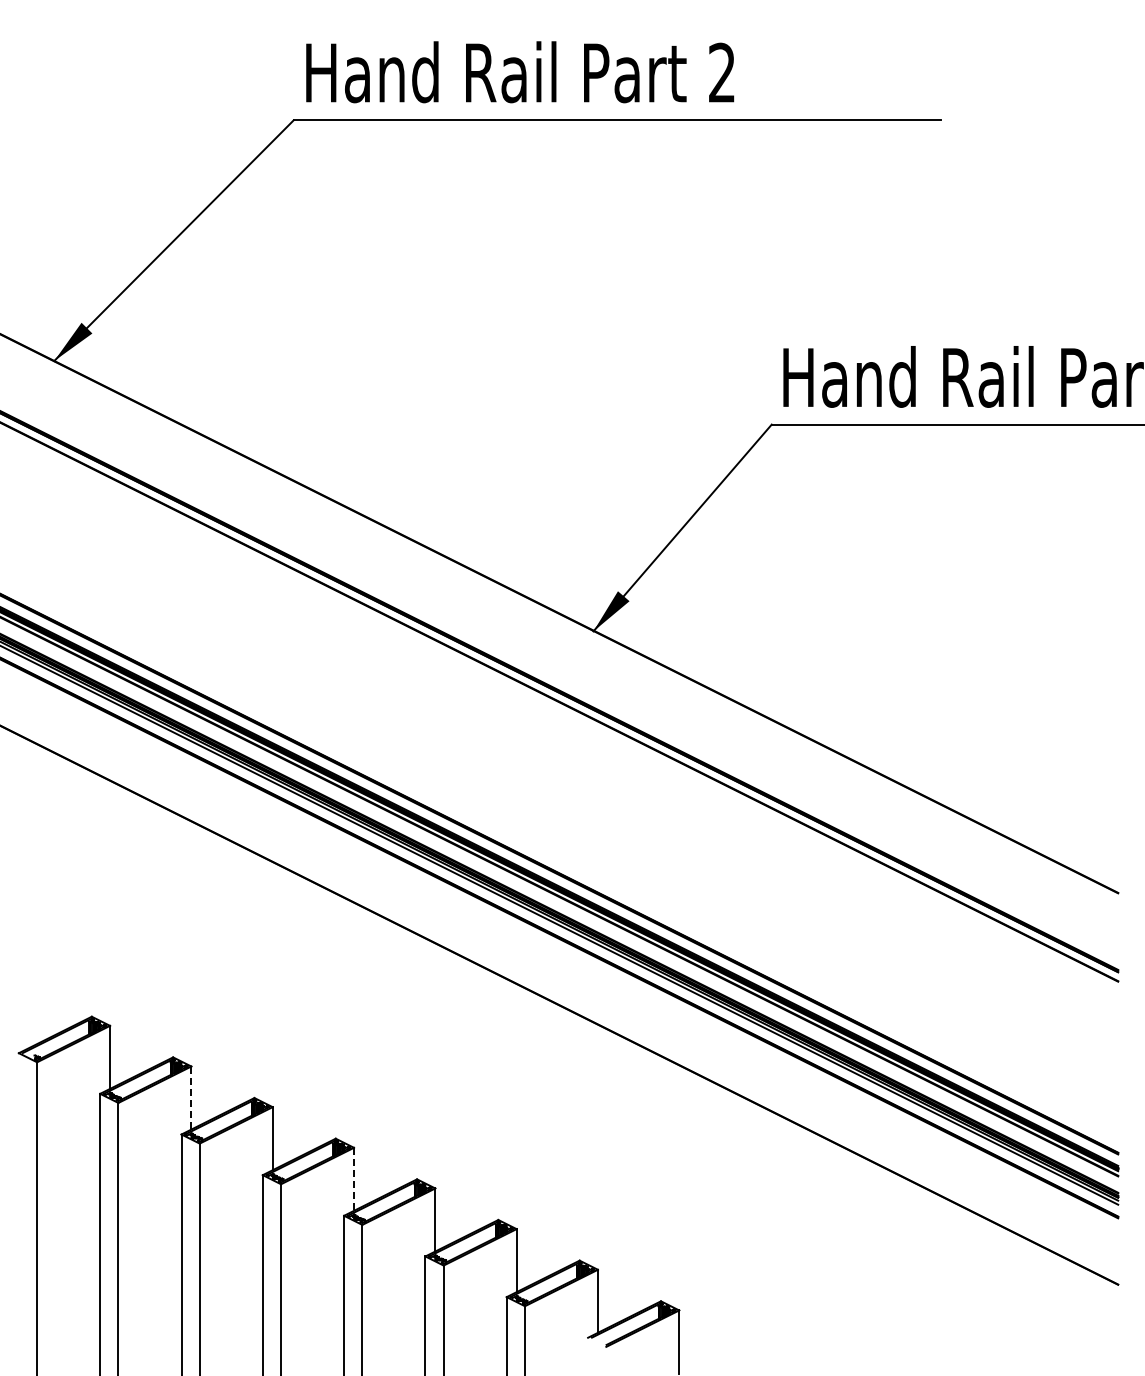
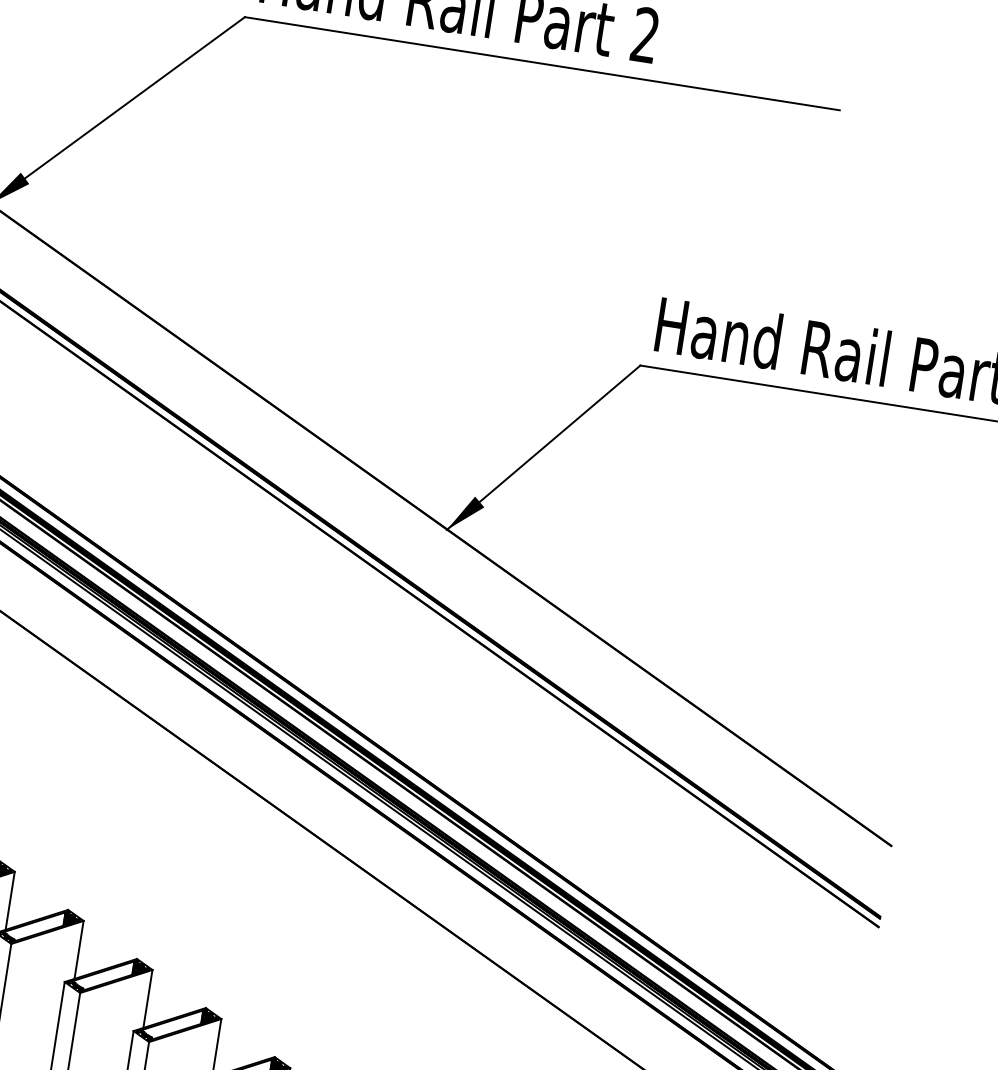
line: (191, 1098) -> (10, 901), dashed -> solid
line: (353, 1179) -> (147, 999), dashed -> solid

